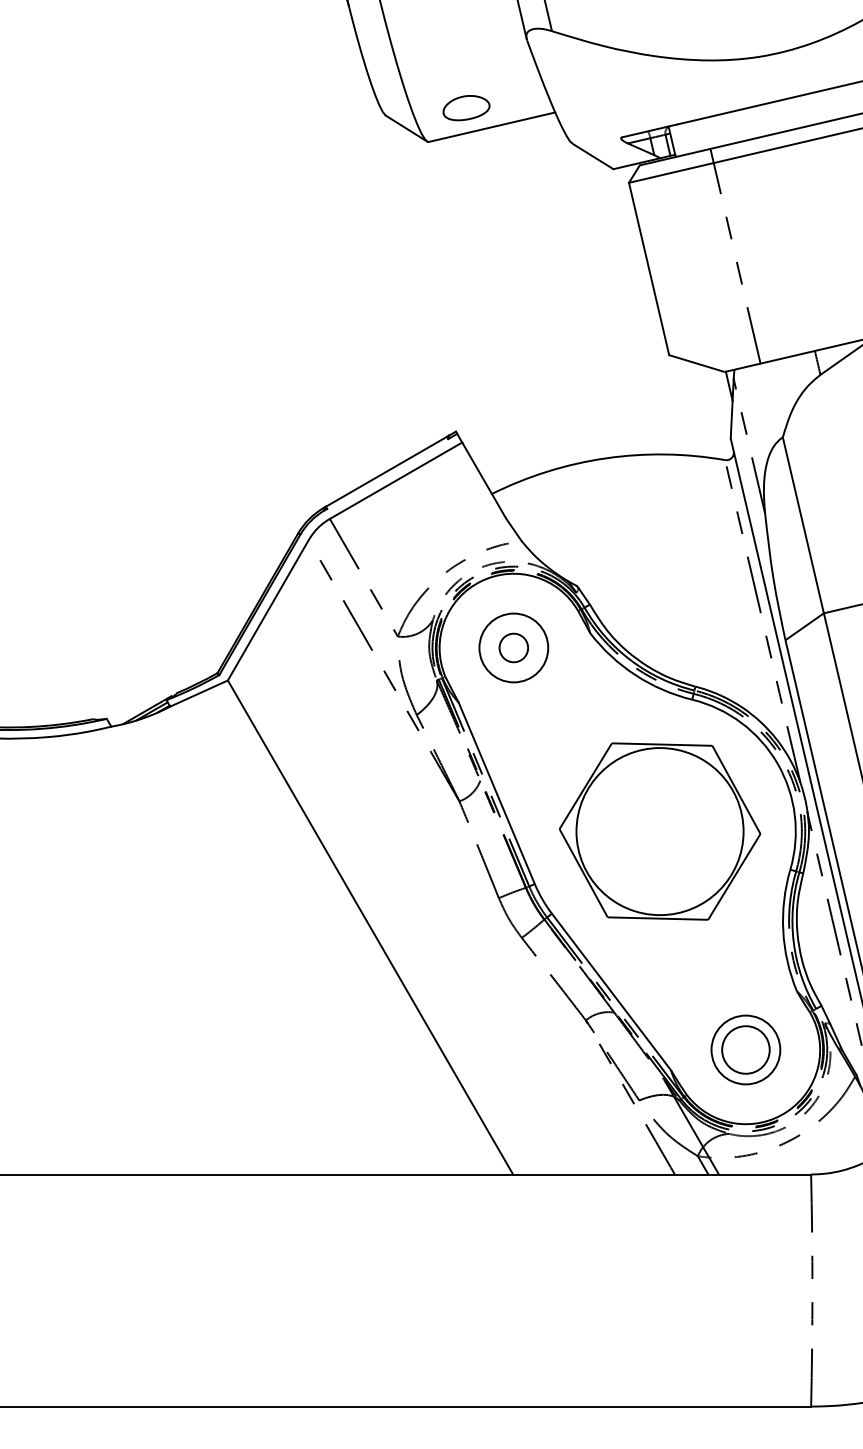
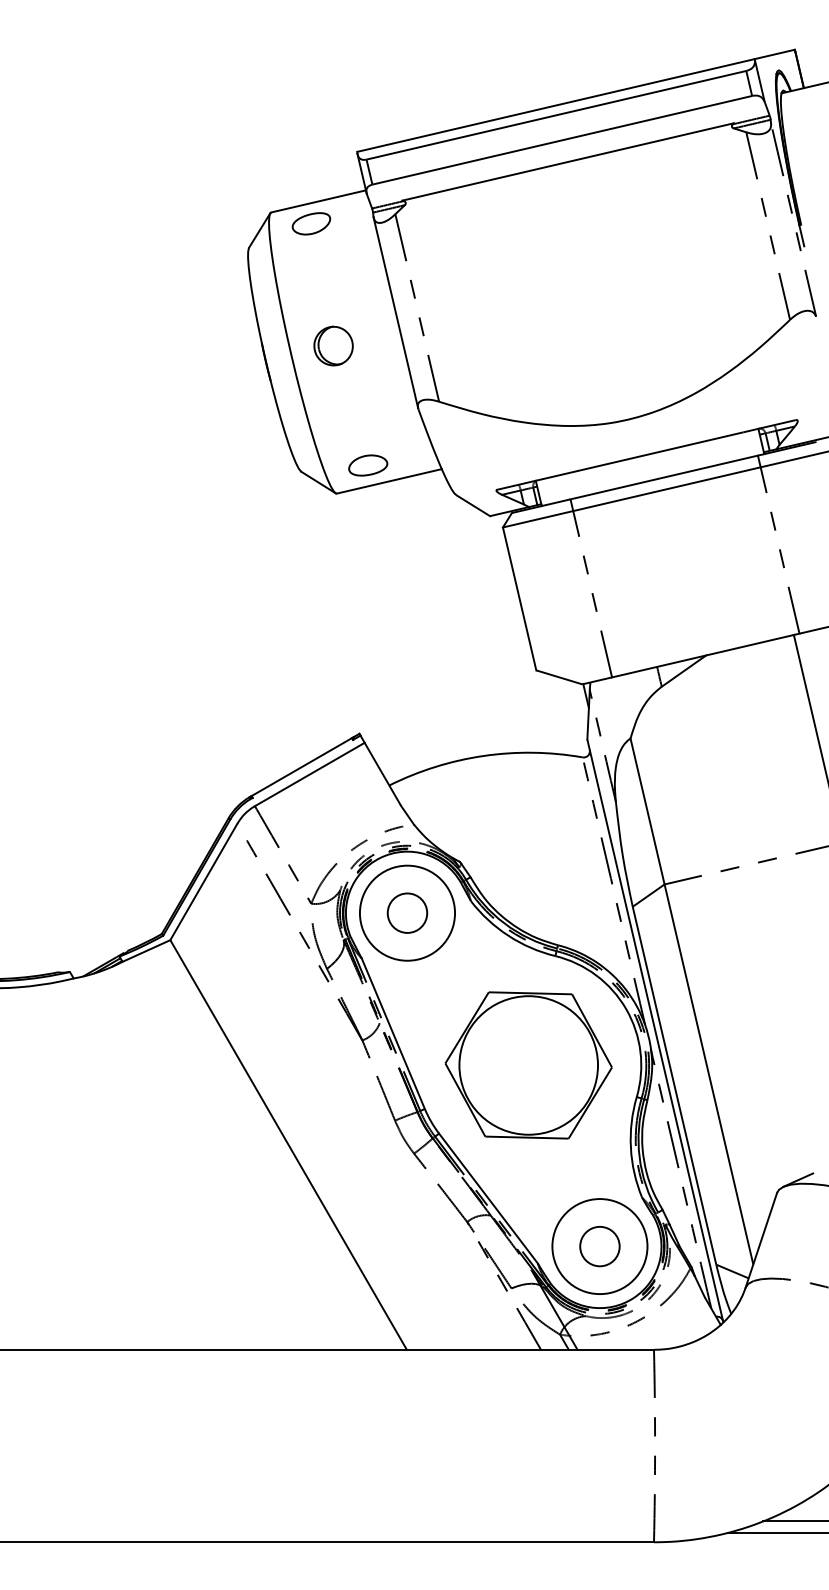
circle: (513, 647) -> (407, 912), size x1.67
circle: (513, 647) -> (407, 912), size x1.67
circle: (745, 1049) -> (599, 1246), size x1.67

